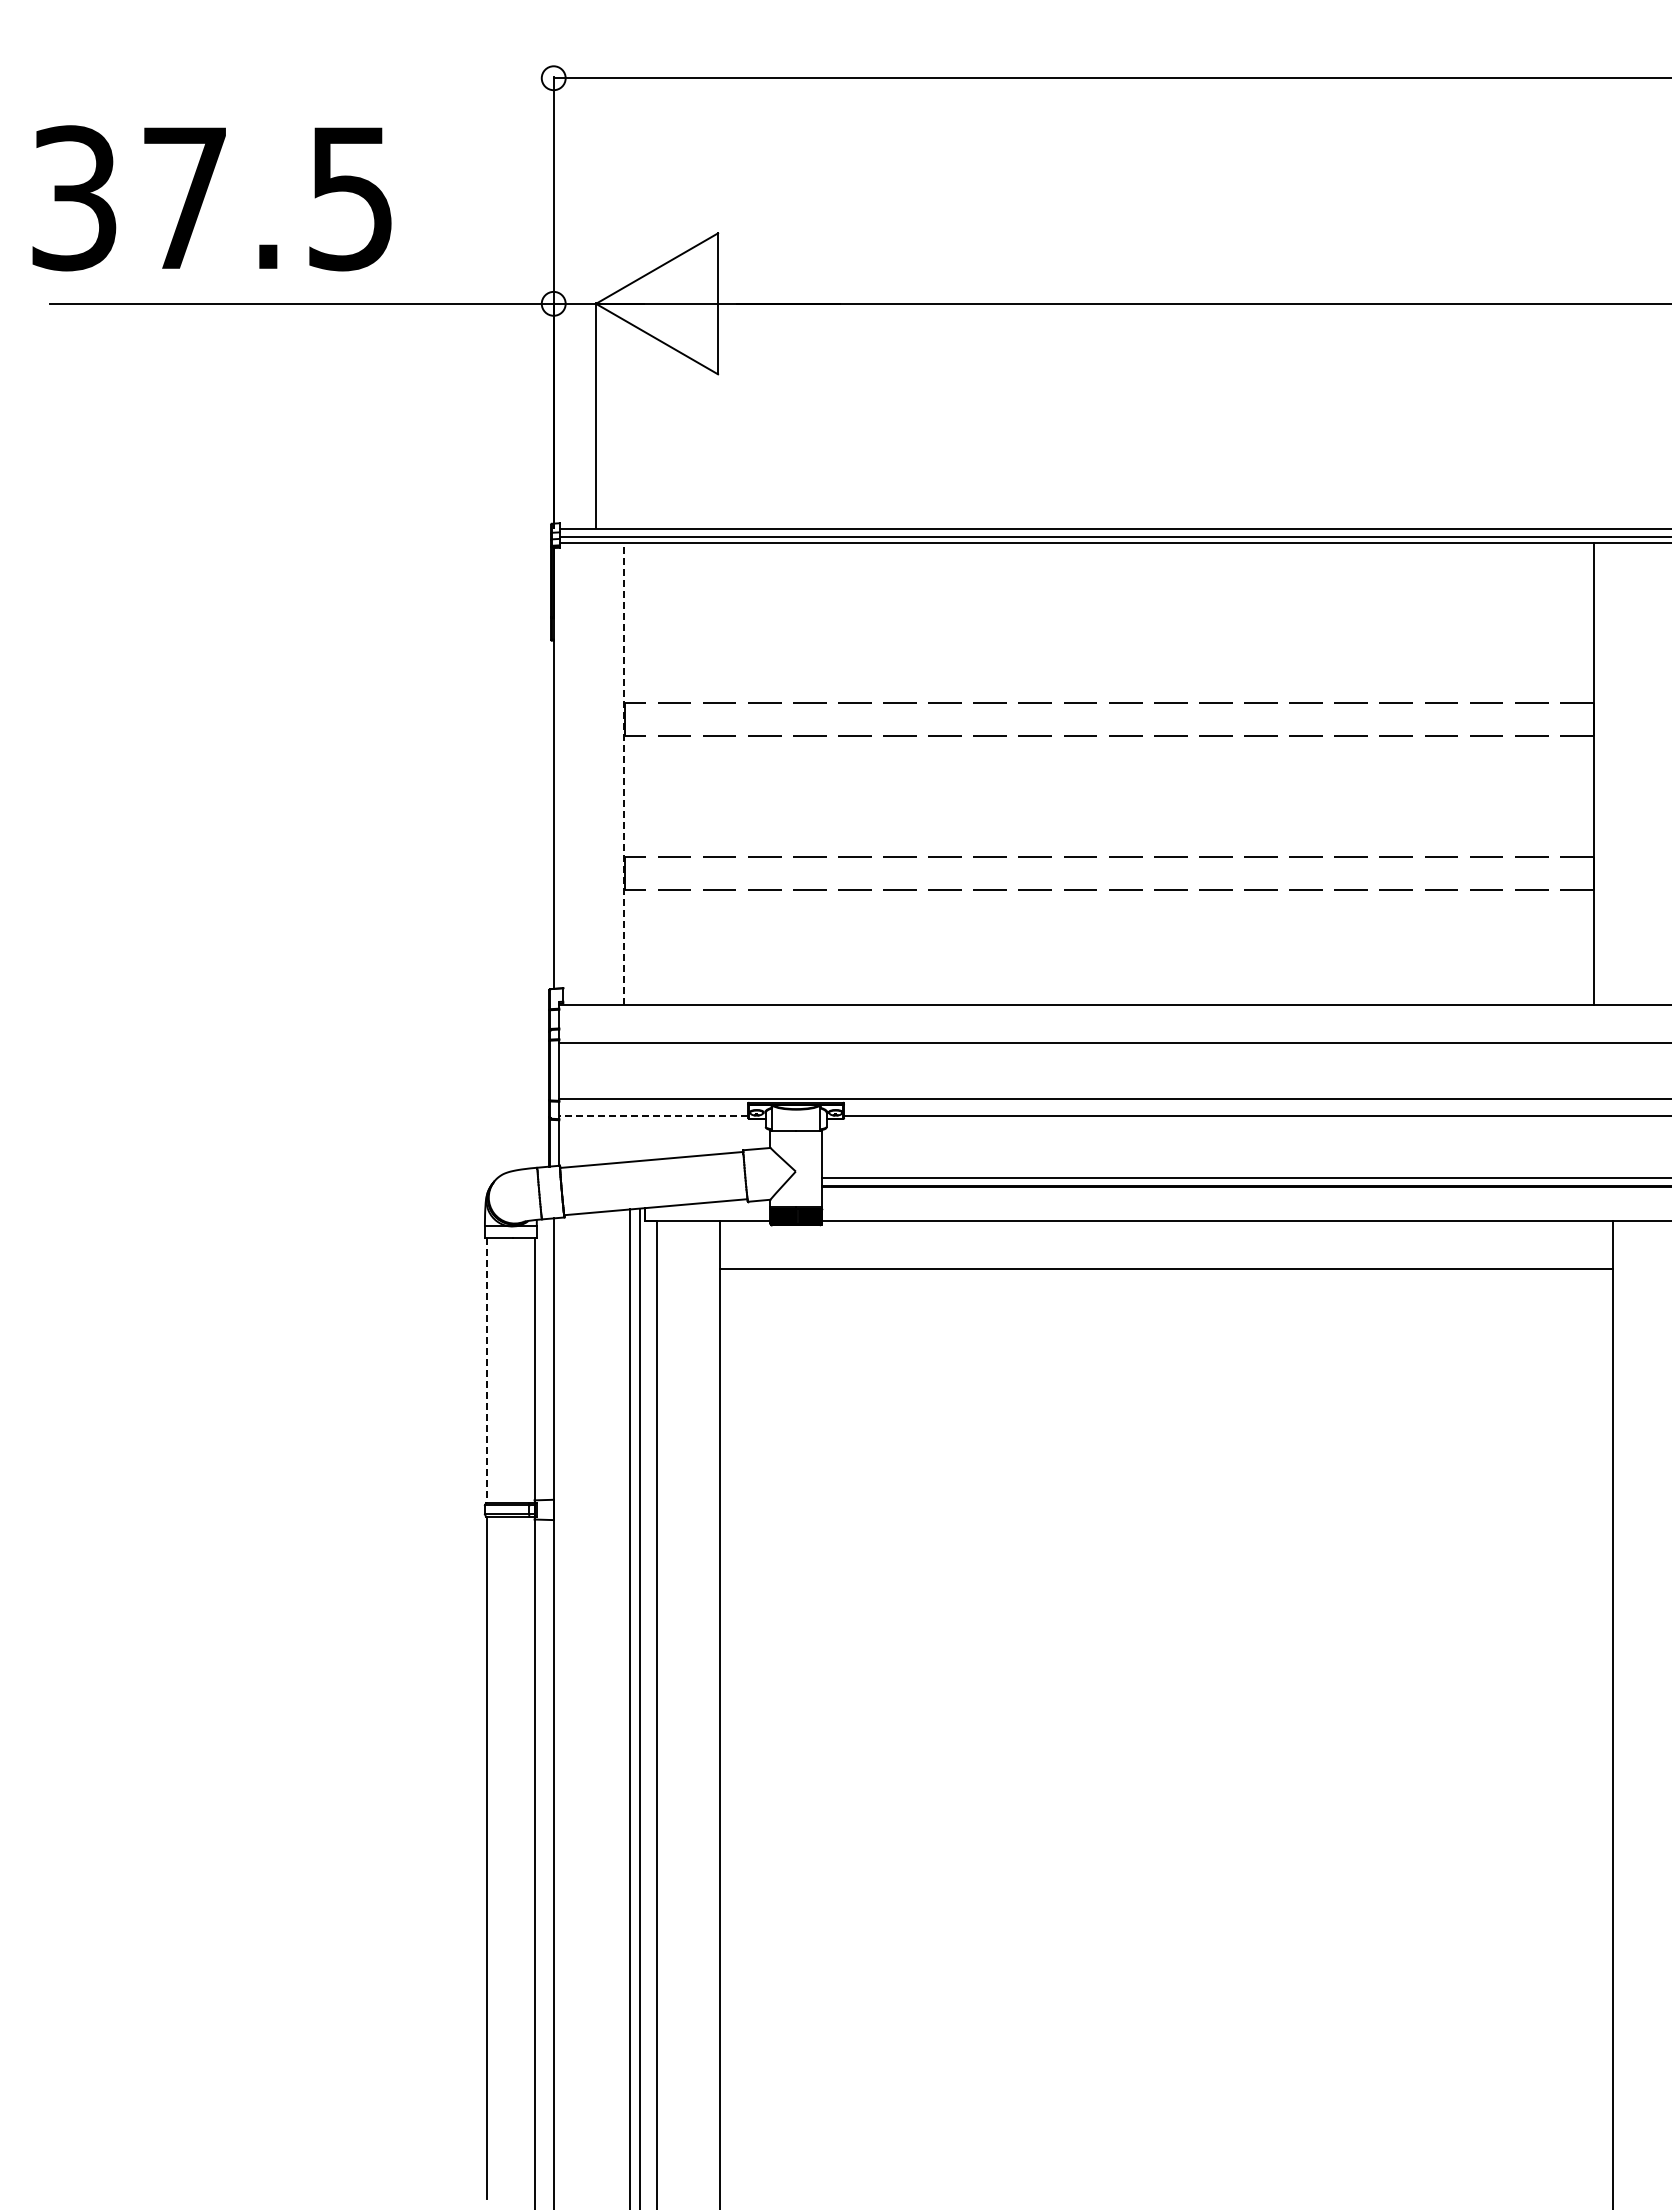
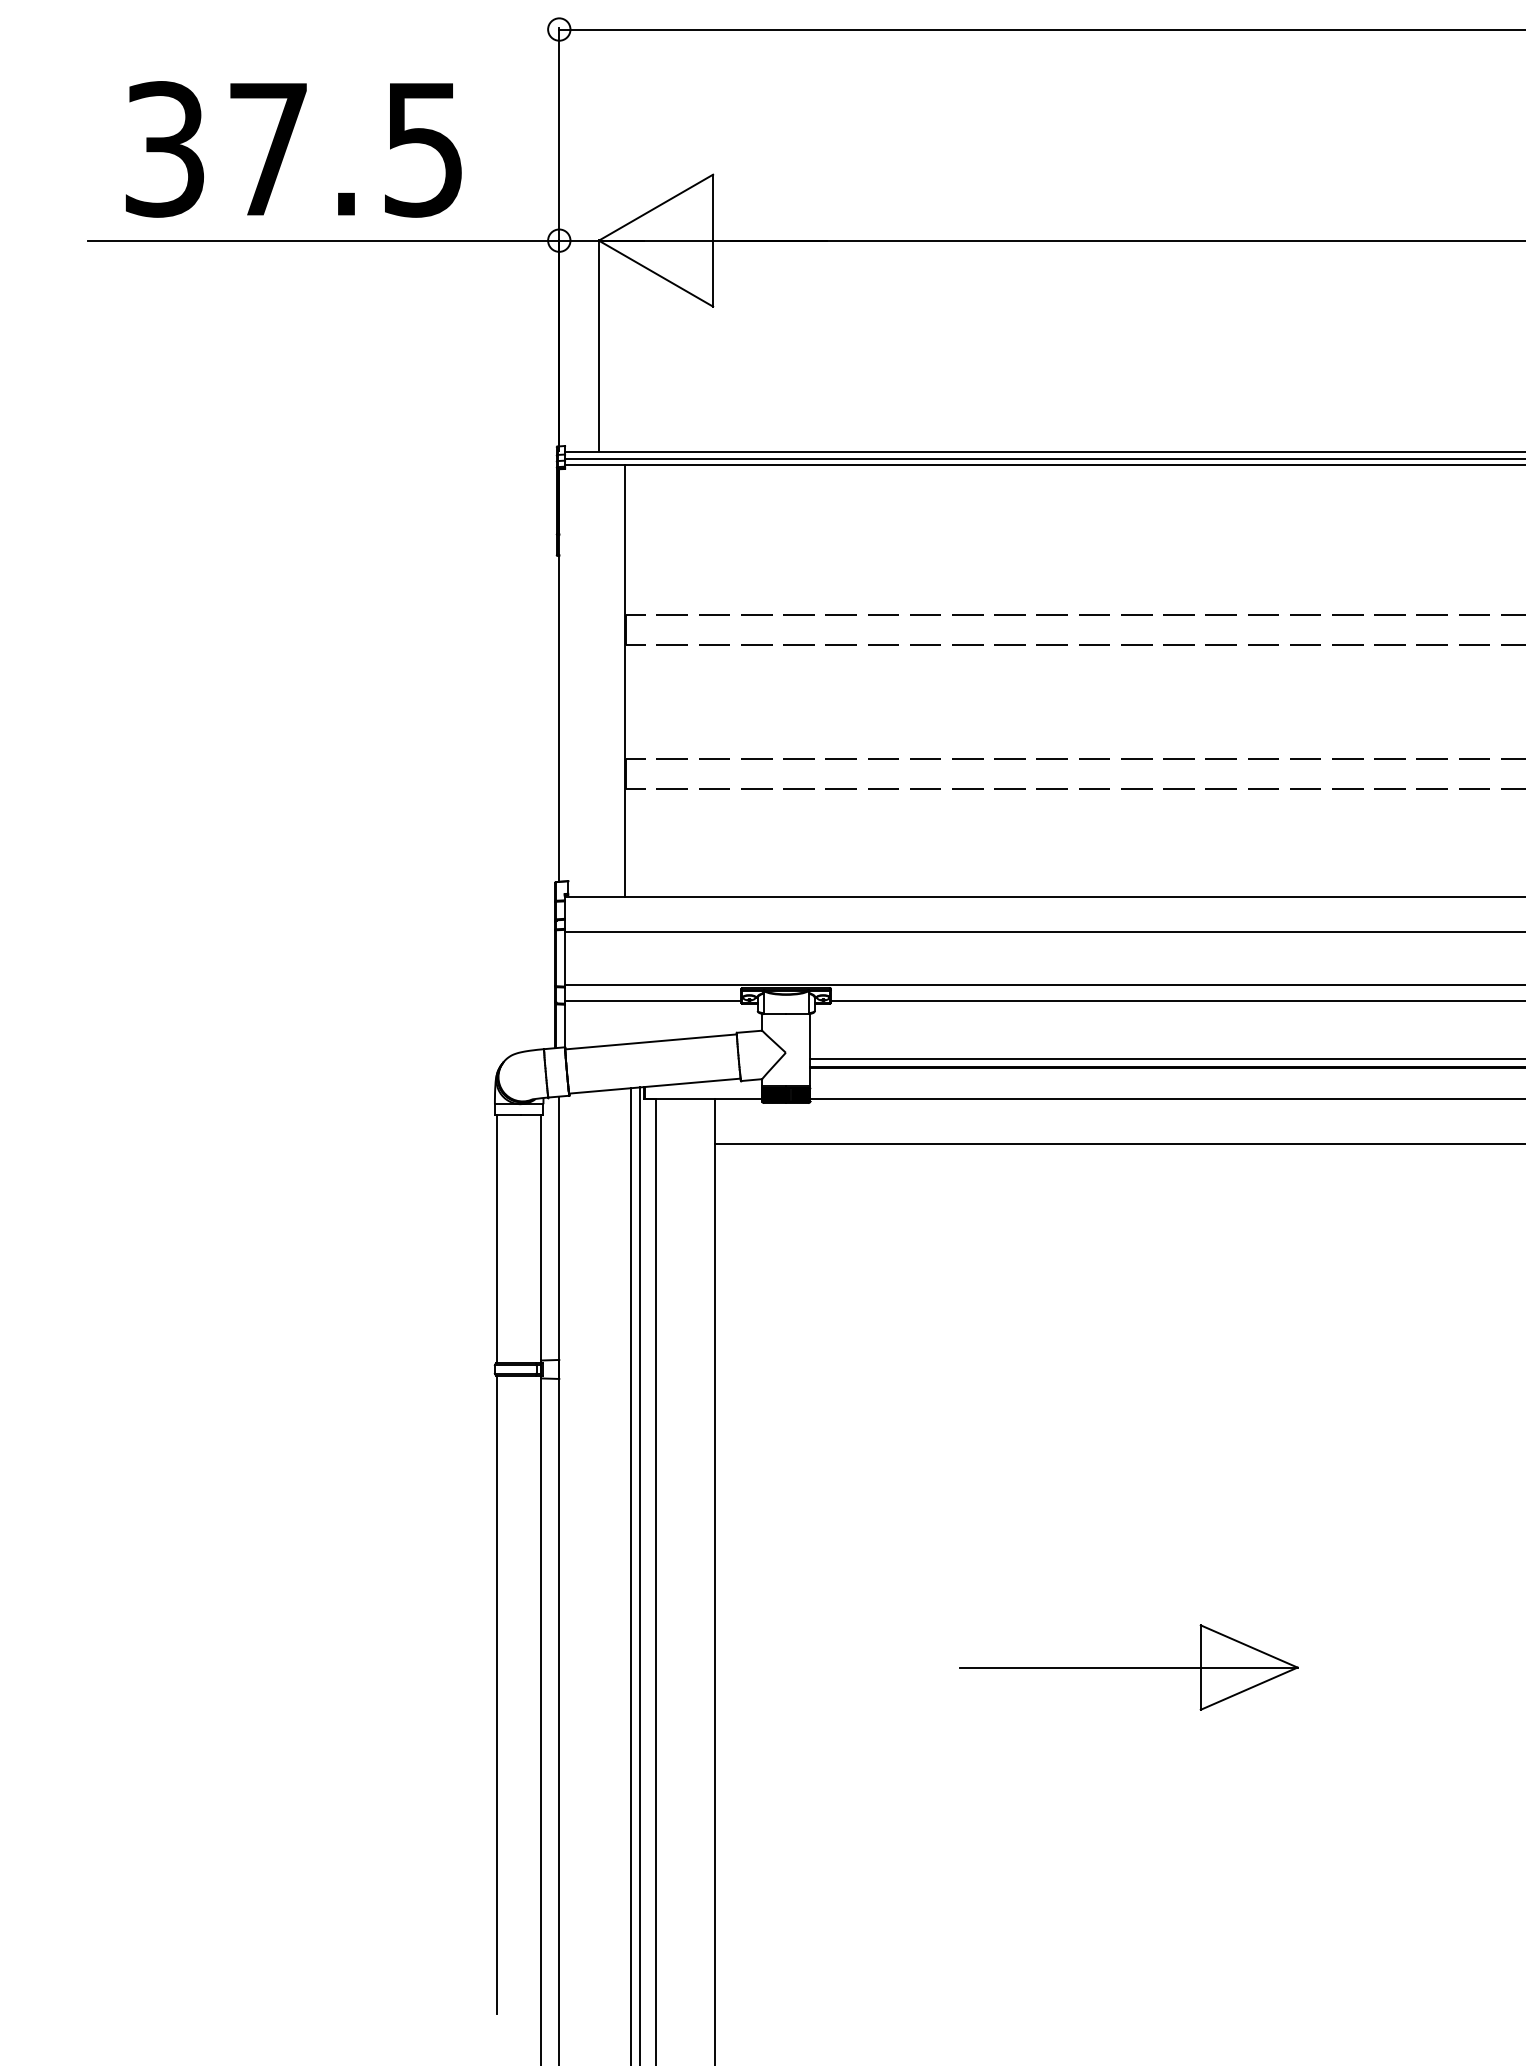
text: (211, 198) -> (293, 149), moved
line: (624, 773) -> (625, 680), dashed -> solid
line: (653, 1116) -> (652, 1001), dashed -> solid
line: (487, 1370) -> (497, 1238), dashed -> solid
part: (1162, 1828) -> (1129, 1667), added

